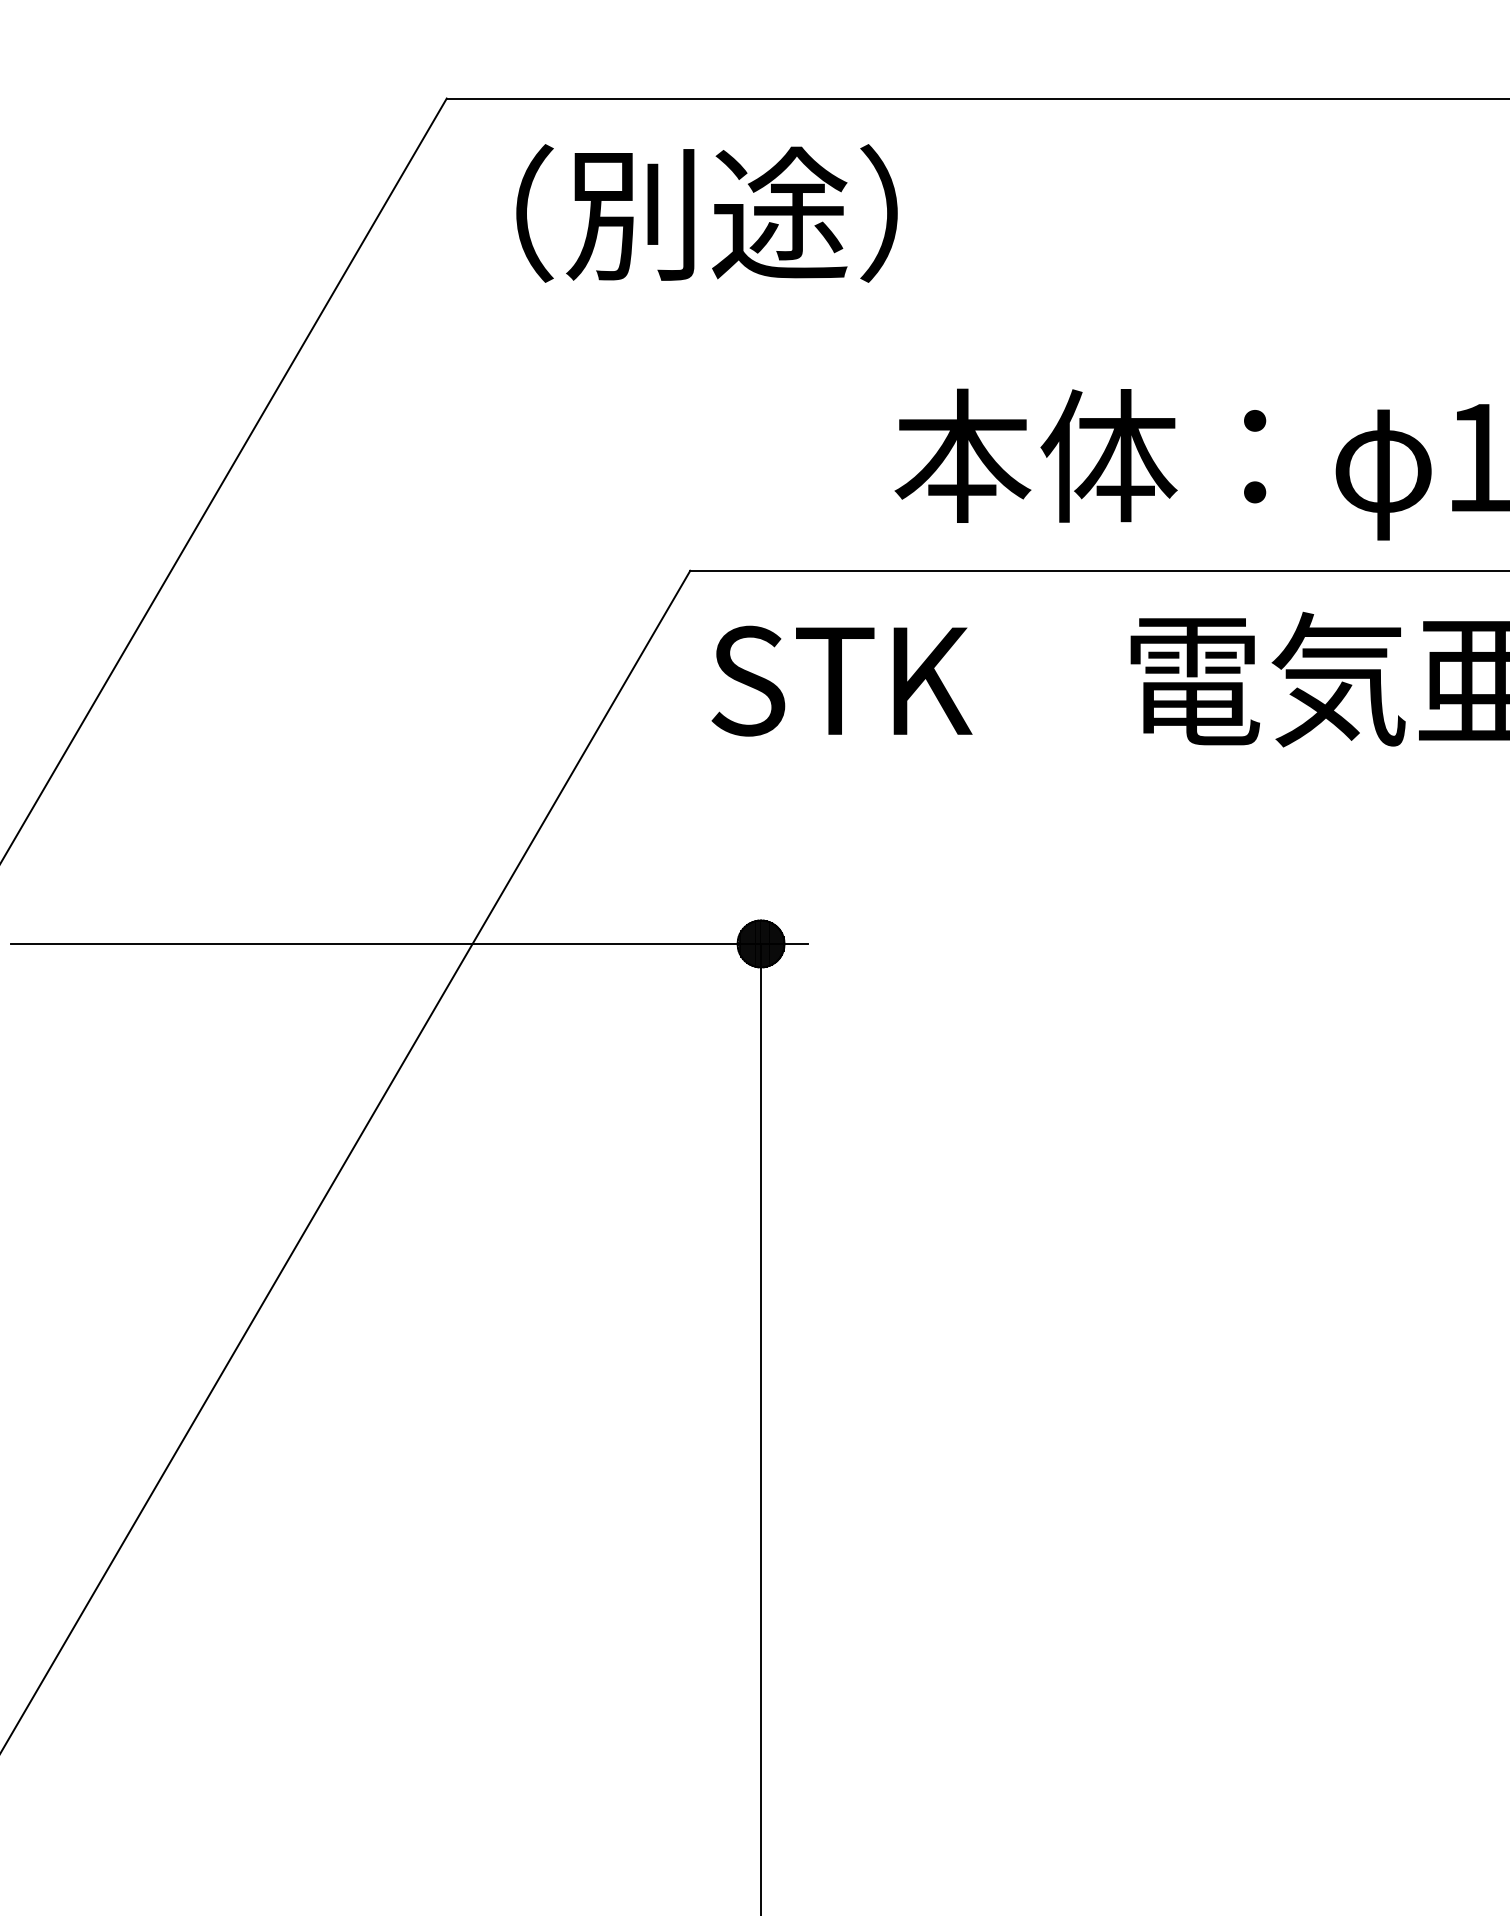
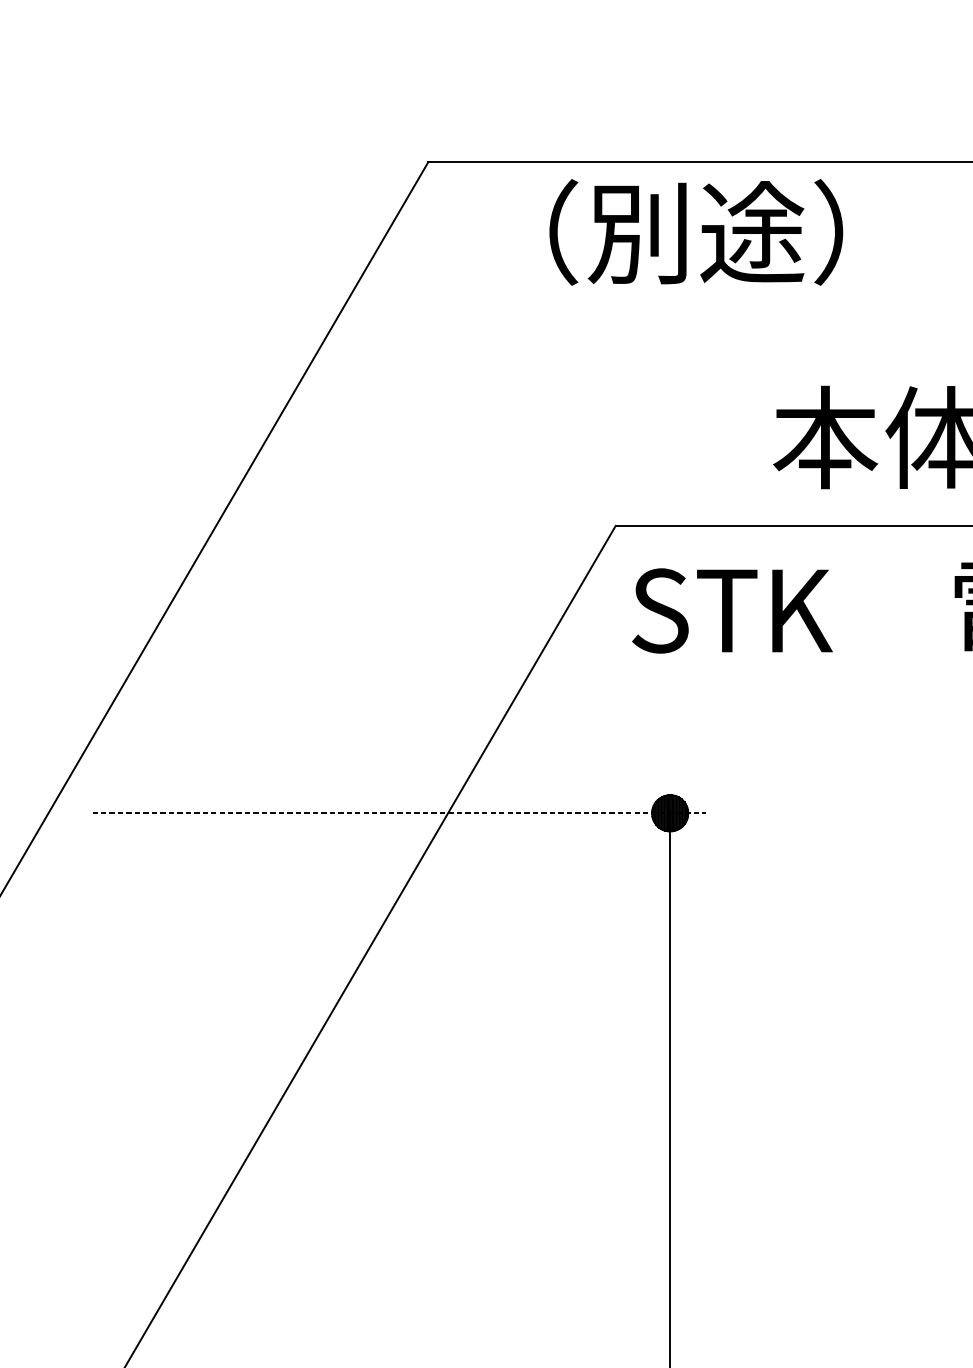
text: (706, 213) -> (695, 232), moved
line: (409, 943) -> (399, 812), solid -> dashed

